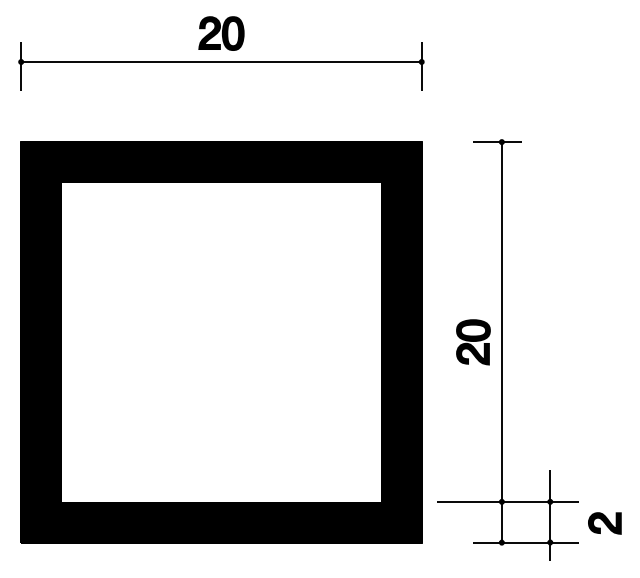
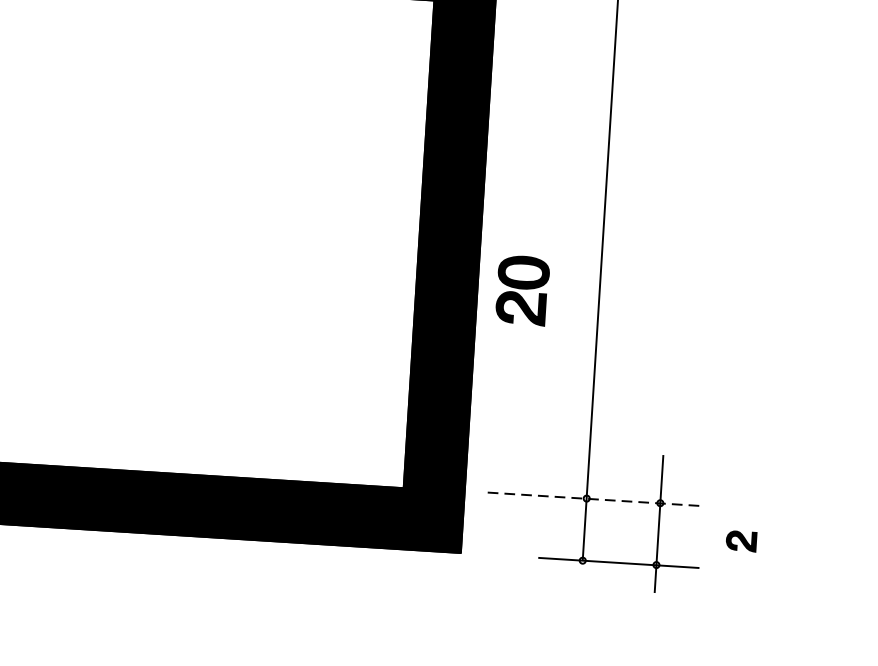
part: (473, 342) -> (522, 290), moved
line: (507, 501) -> (595, 498), solid -> dashed
part: (604, 523) -> (740, 541), size x0.6

